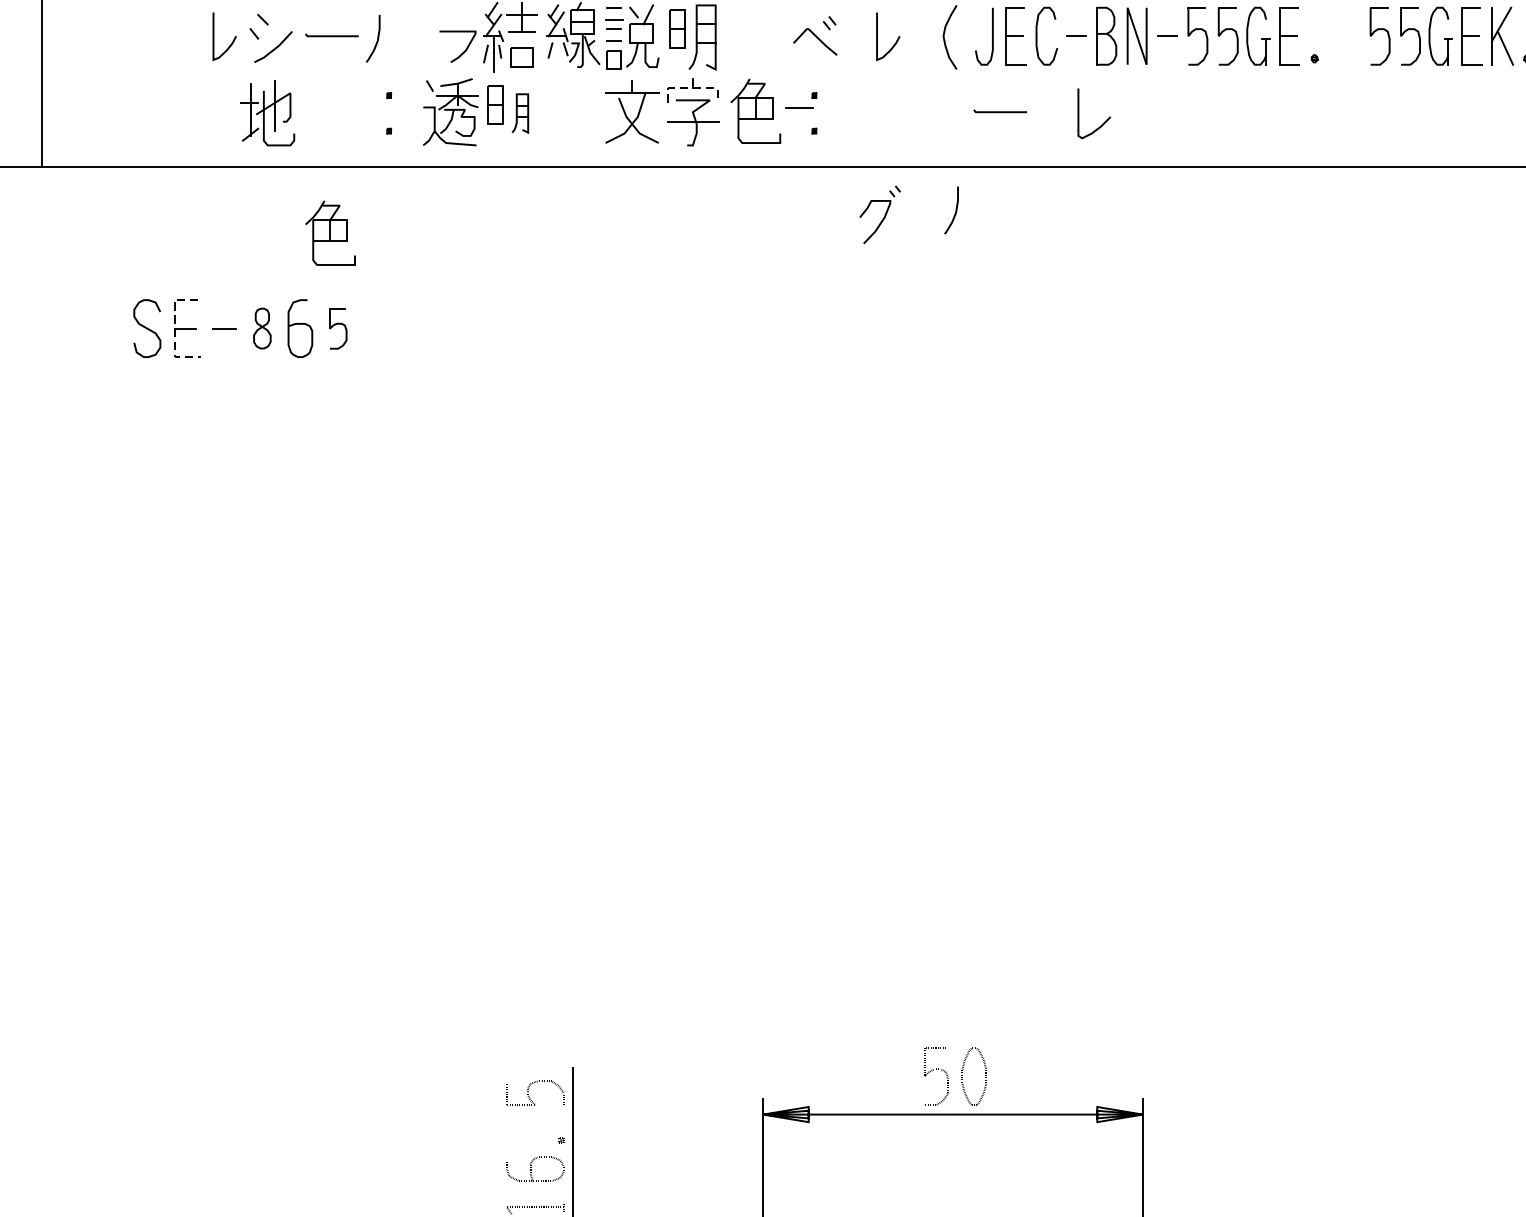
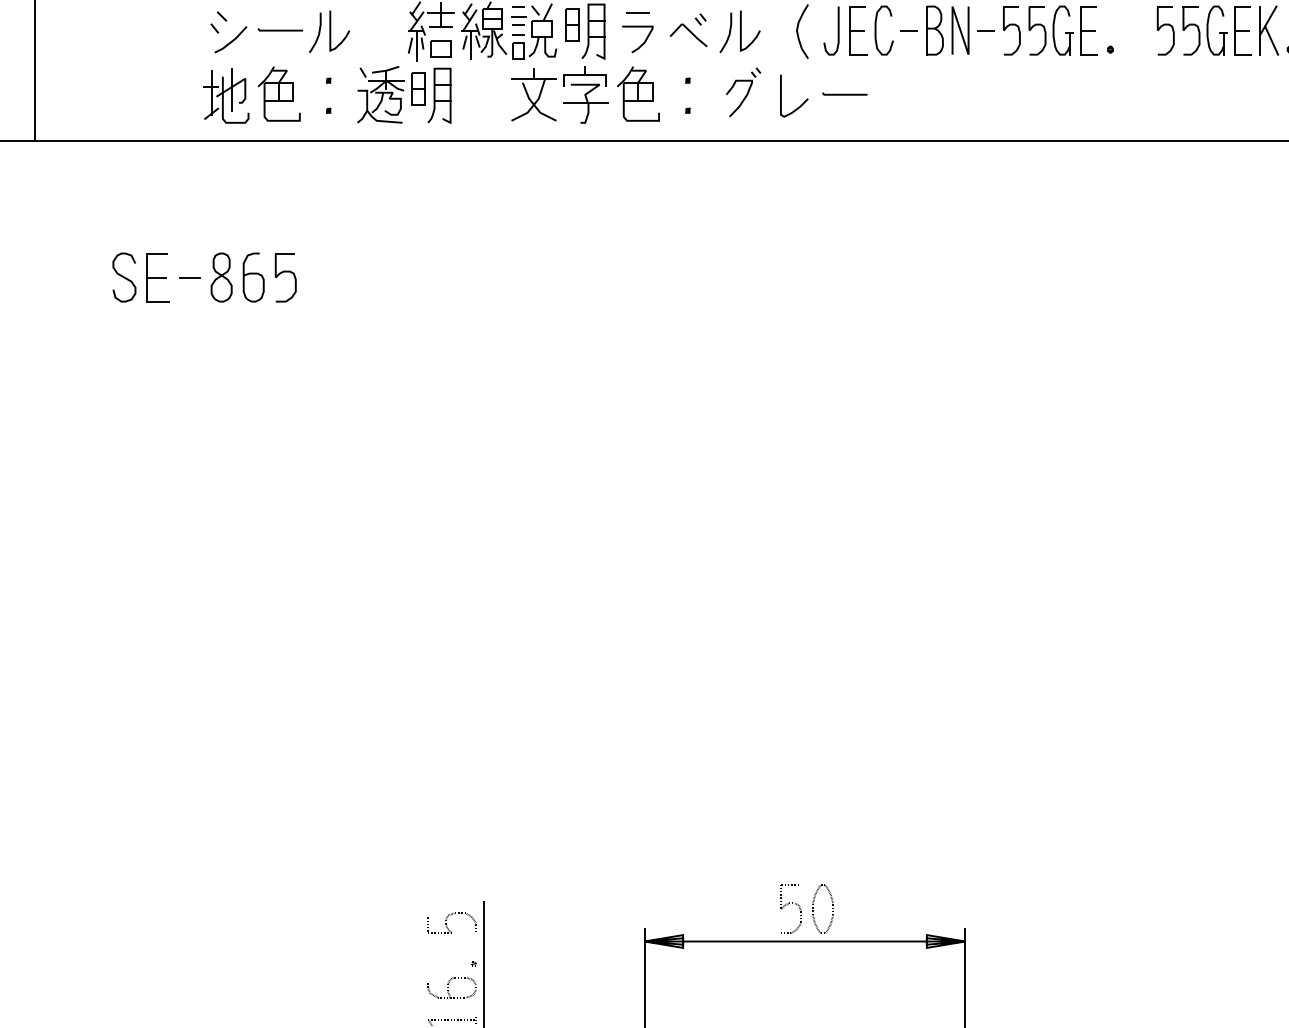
curve: (231, 42) -> (345, 35), moved
curve: (463, 51) -> (642, 43), moved
line: (558, 52) -> (471, 44), added
line: (693, 88) -> (585, 74), dashed -> solid
line: (798, 108) -> (637, 12), moved
part: (520, 113) -> (439, 95), size x1.67
curve: (1103, 122) -> (802, 103), moved
curve: (954, 211) -> (728, 33), moved
part: (880, 214) -> (743, 92), moved
part: (329, 232) -> (278, 93), moved
part: (262, 328) -> (221, 277), size x1.43
part: (338, 328) -> (285, 277), size x1.43
line: (174, 330) -> (147, 279), dashed -> solid

